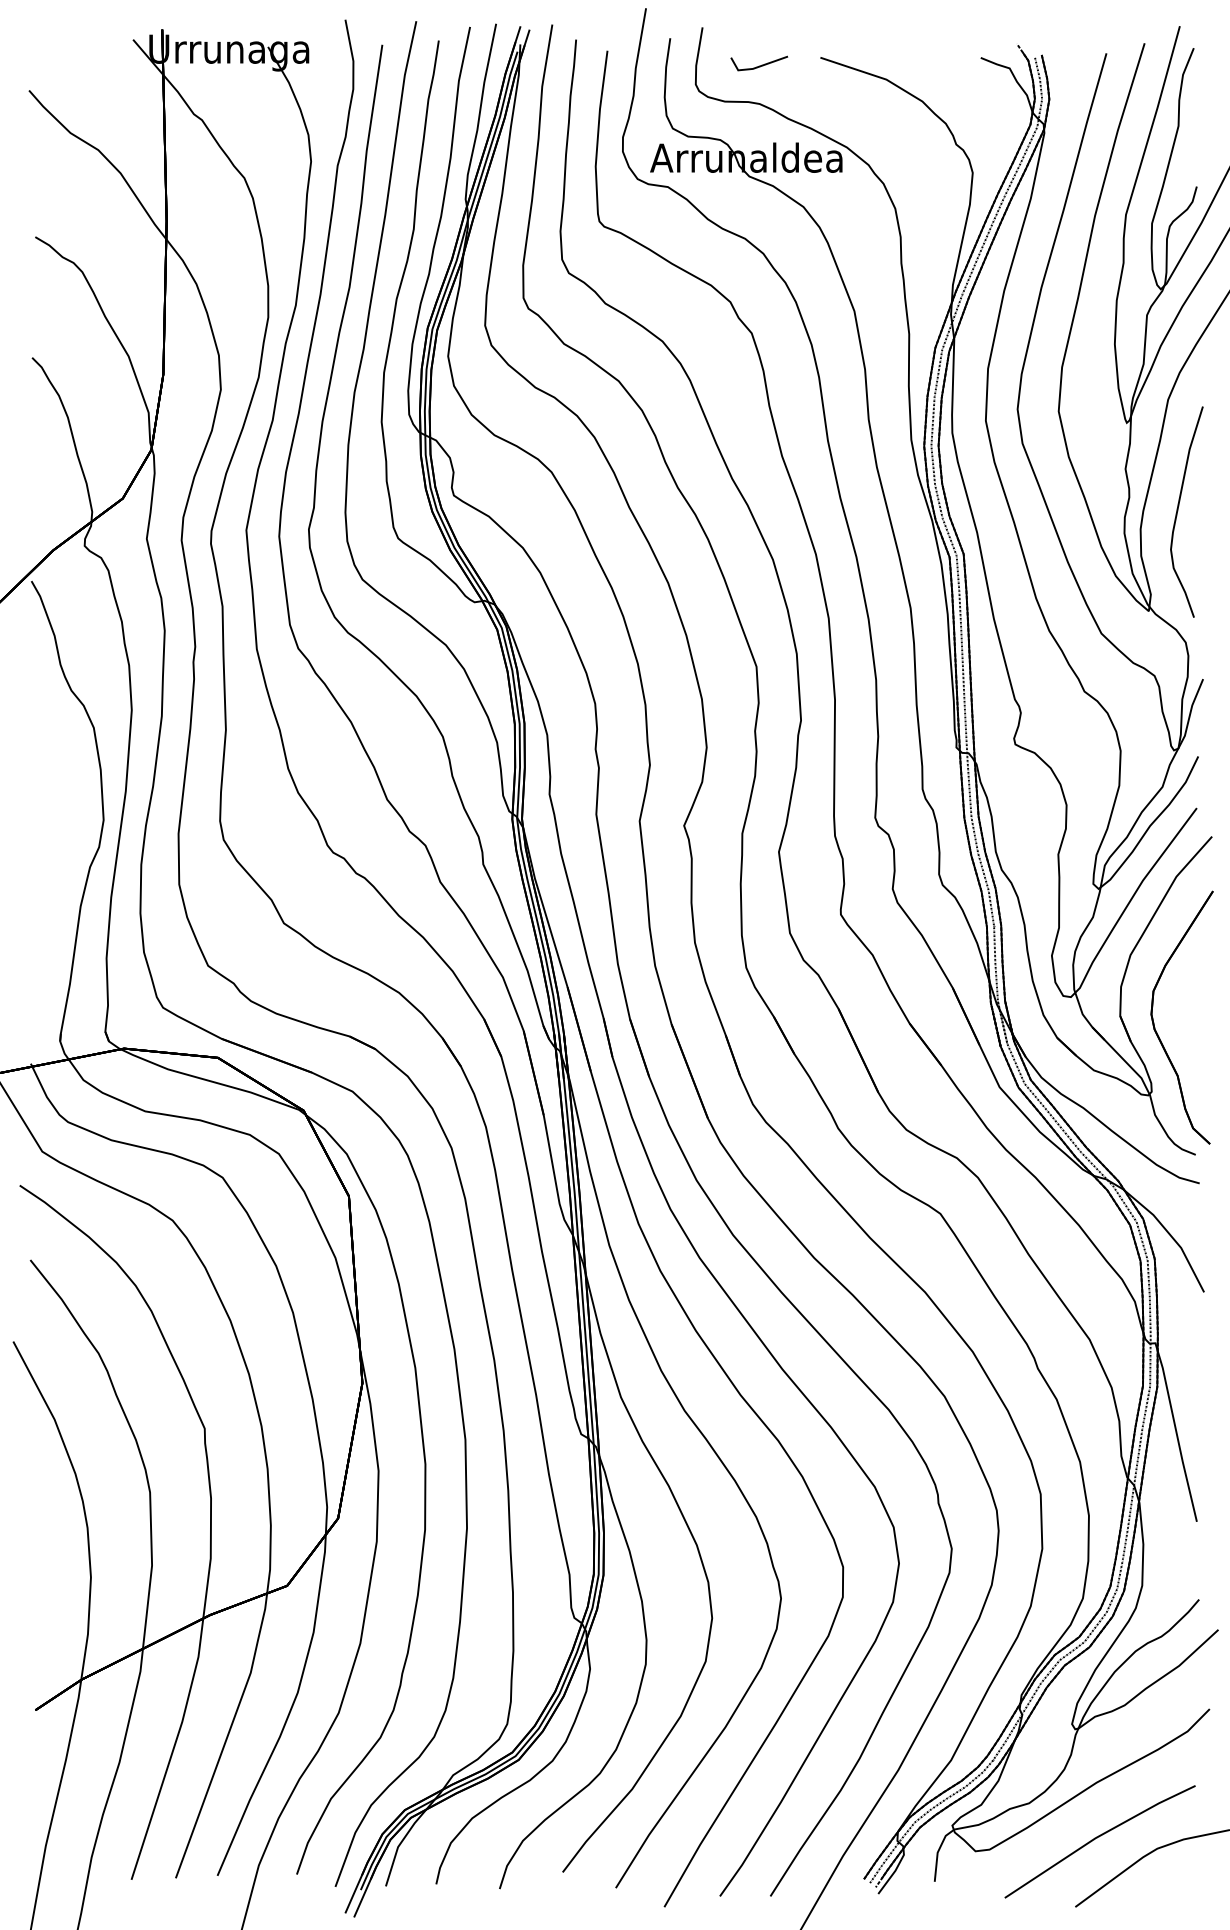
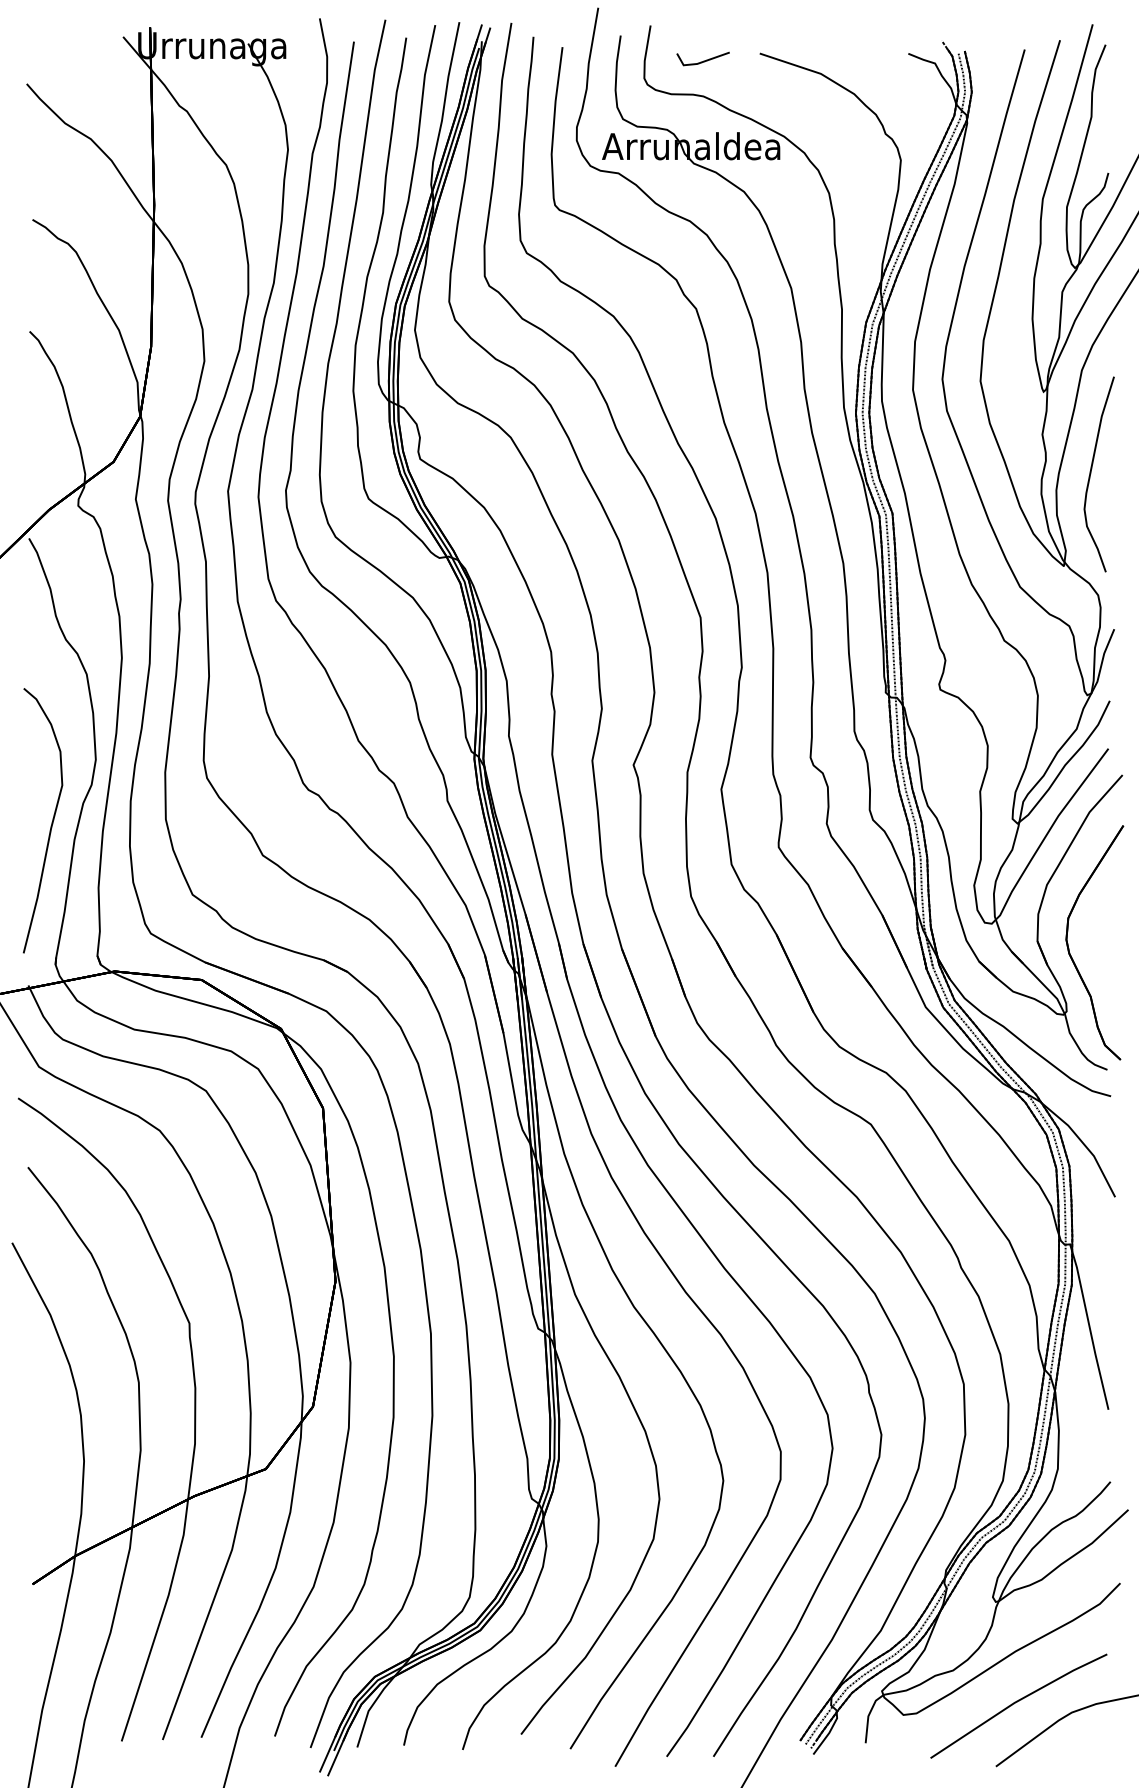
curve: (55, 888) -> (51, 823), added

